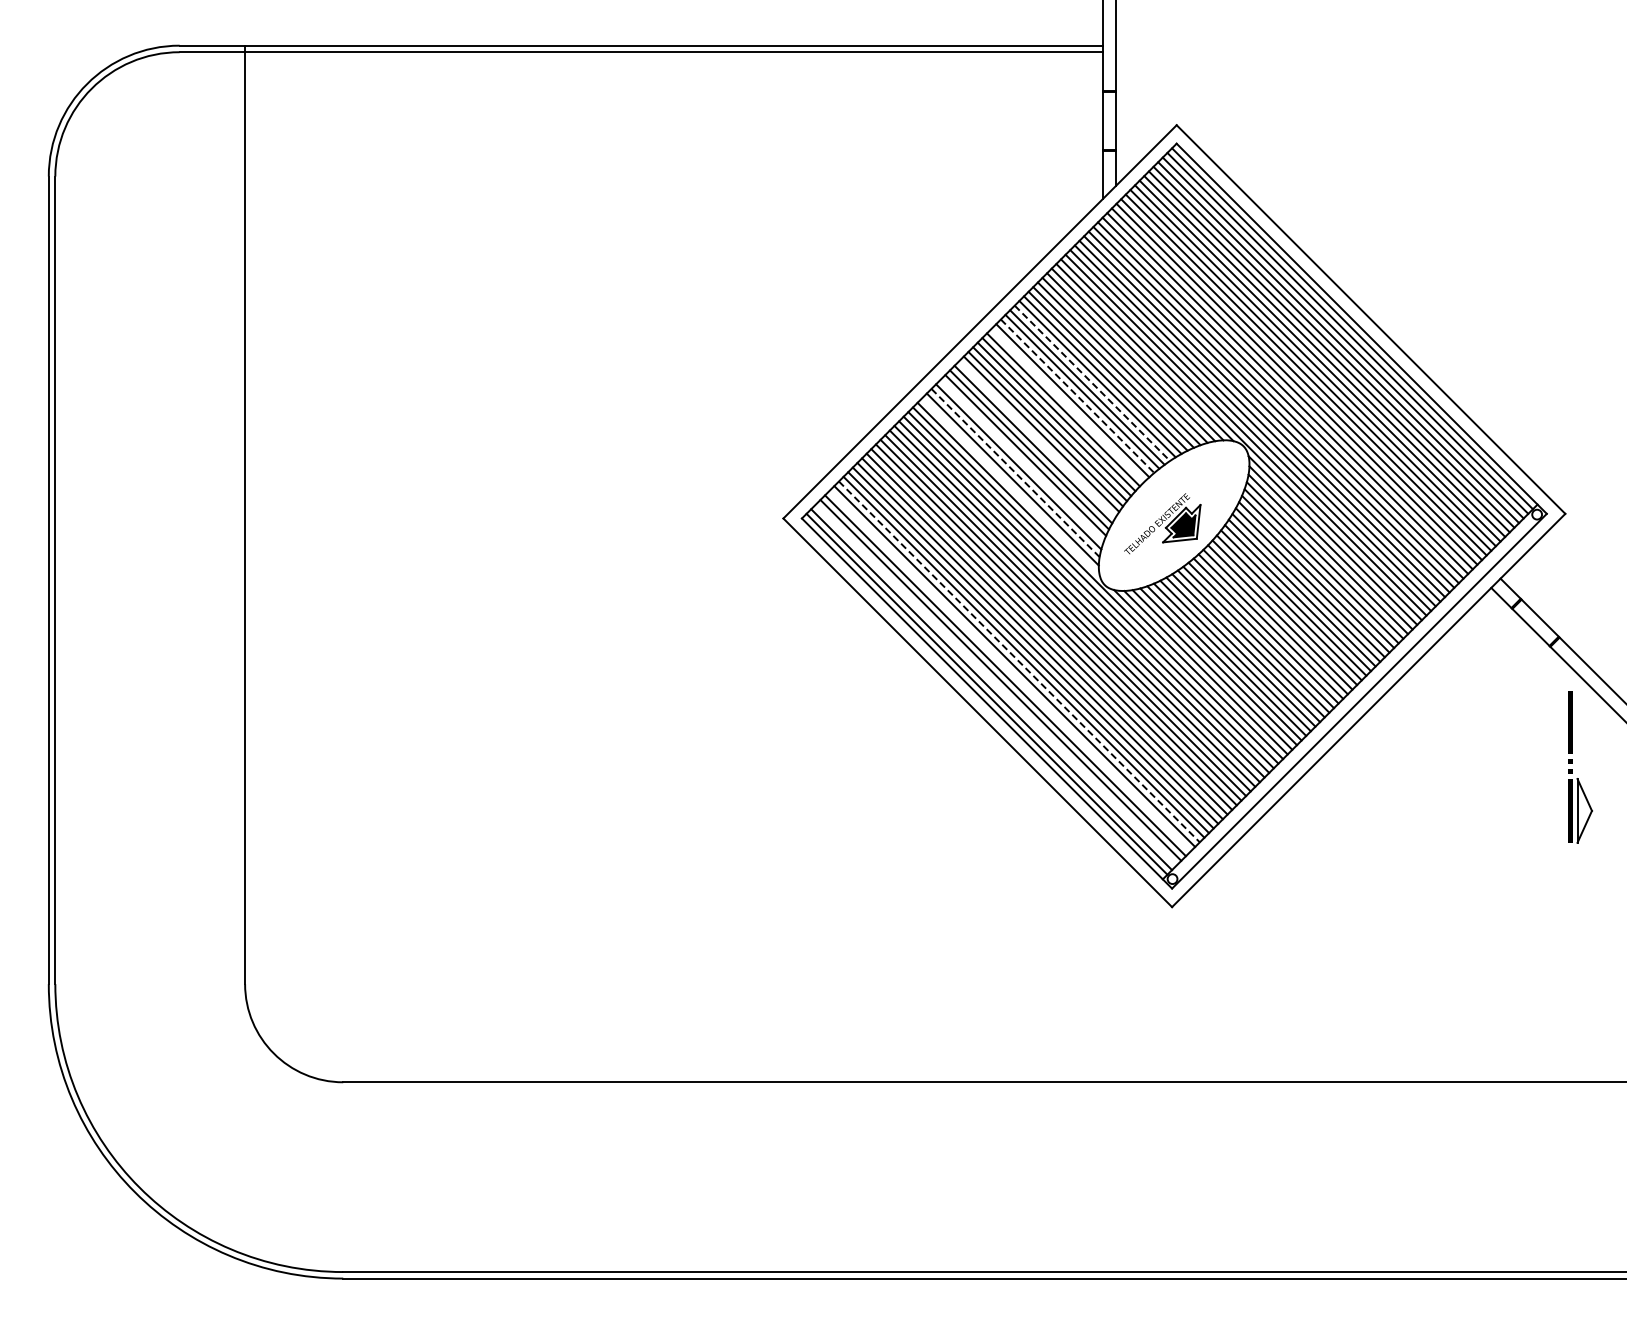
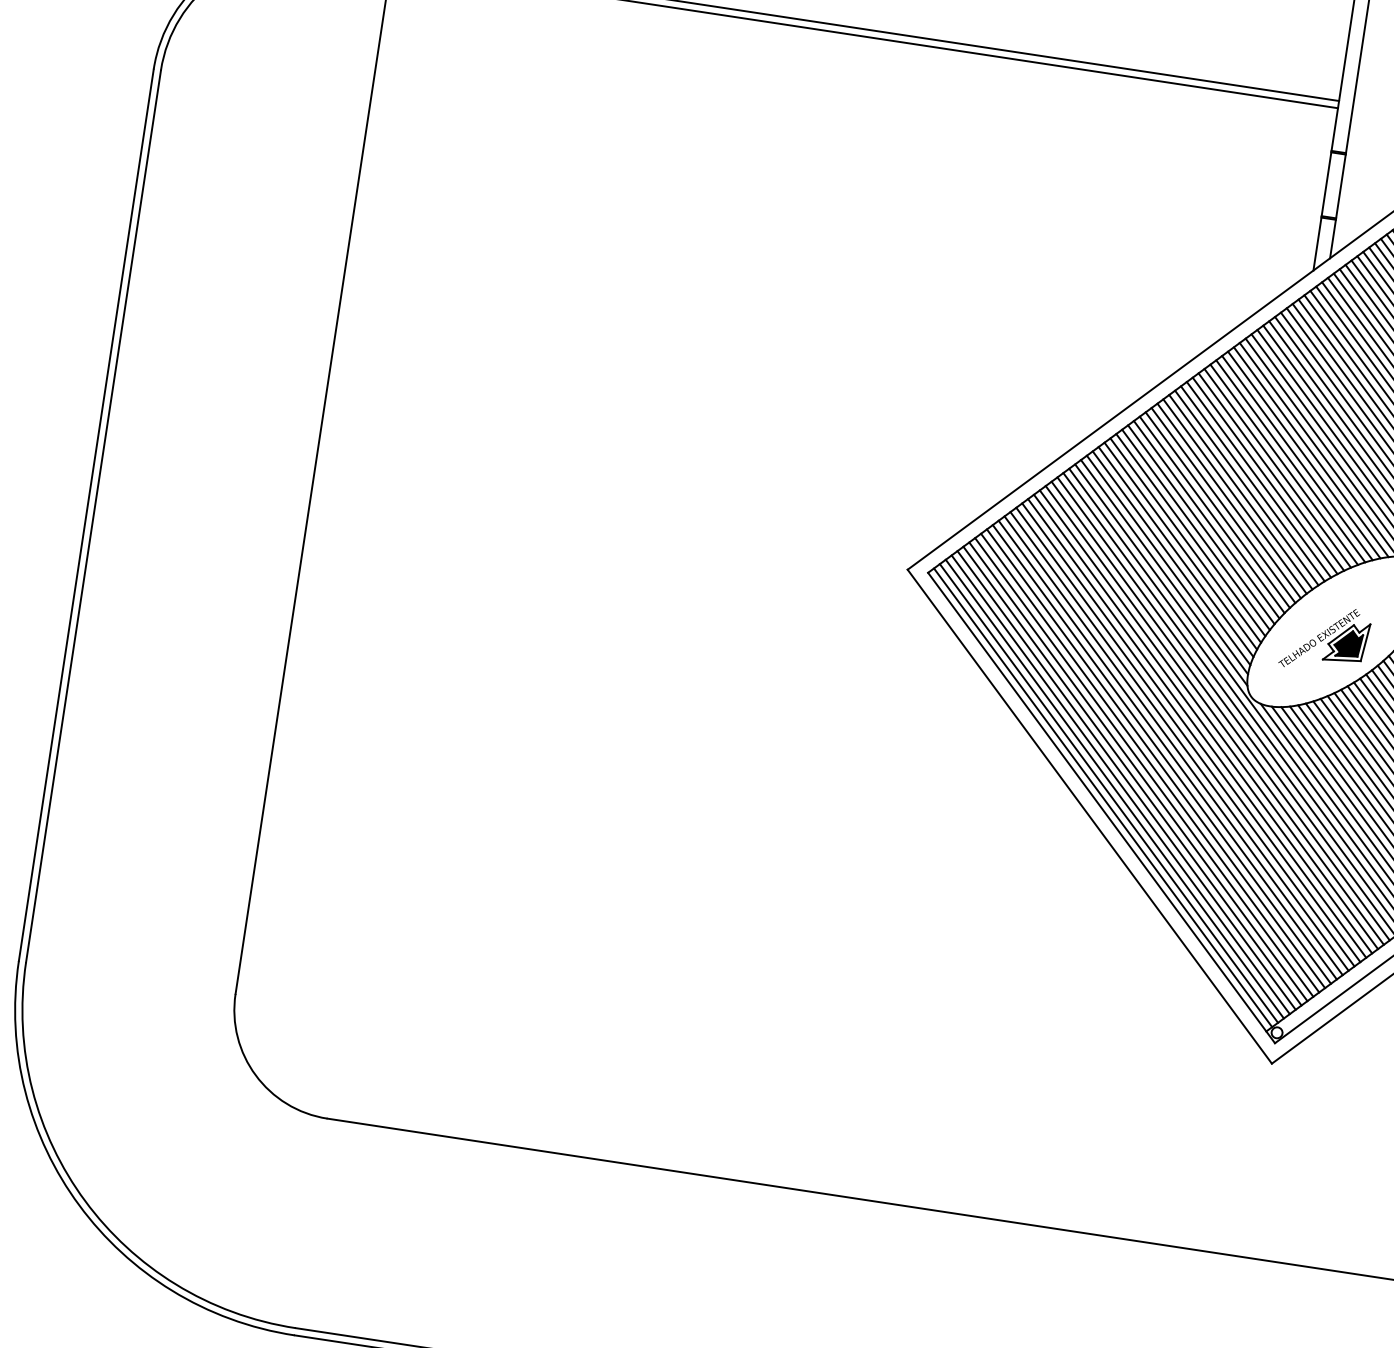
line: (1092, 383) -> (1271, 472), dashed -> solid
line: (1077, 396) -> (1252, 484), dashed -> solid
line: (1067, 404) -> (1240, 491), added
line: (1037, 439) -> (1201, 524), added
line: (1021, 460) -> (1180, 545), added
line: (1015, 473) -> (1171, 558), dashed -> solid
line: (1010, 486) -> (1163, 572), added
line: (1019, 662) -> (1144, 768), dashed -> solid
line: (1009, 670) -> (1131, 775), added
line: (995, 684) -> (1114, 788), added

